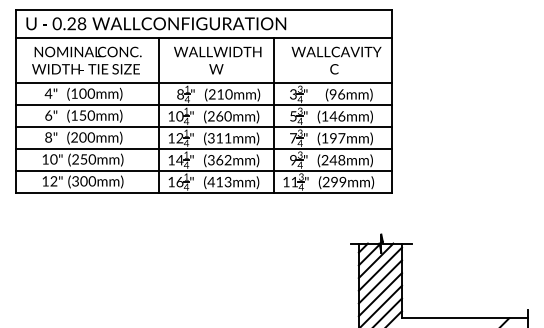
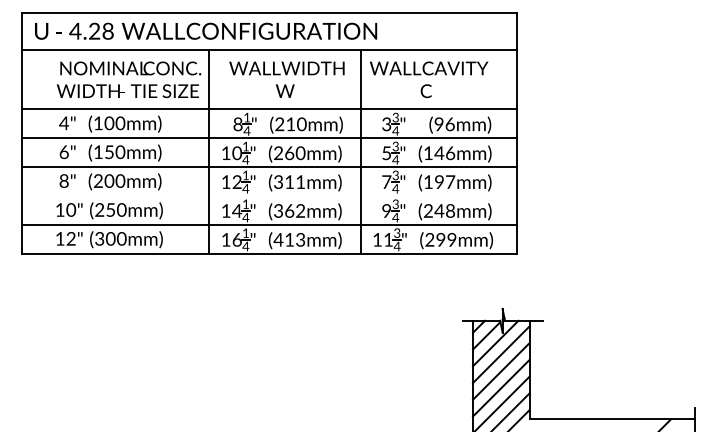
text: (56, 23) -> (74, 30), 0.28 -> 4.28
text: (86, 60) -> (128, 79), moved
text: (336, 60) -> (428, 79), moved
line: (204, 148) -> (269, 195), removed

